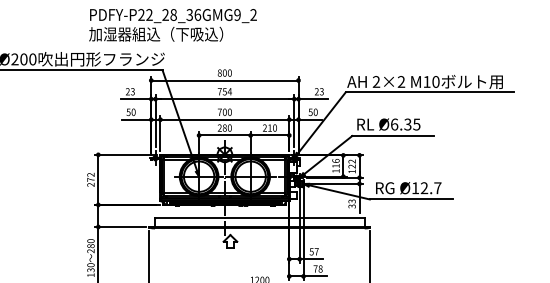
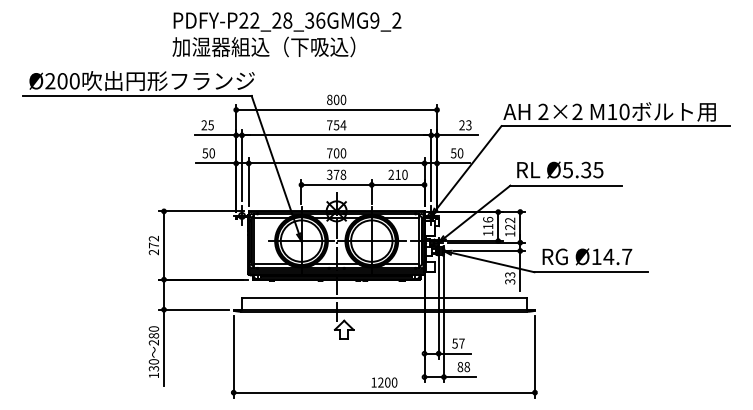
text: (172, 25) -> (286, 34), moved
text: (132, 91) -> (210, 124), 23 -> 25
text: (394, 124) -> (567, 169), Ø6.35 -> Ø5.35
text: (224, 127) -> (336, 174), 280 -> 378
text: (424, 187) -> (608, 256), Ø12.7 -> Ø14.7
text: (315, 269) -> (460, 367), 78 -> 88

